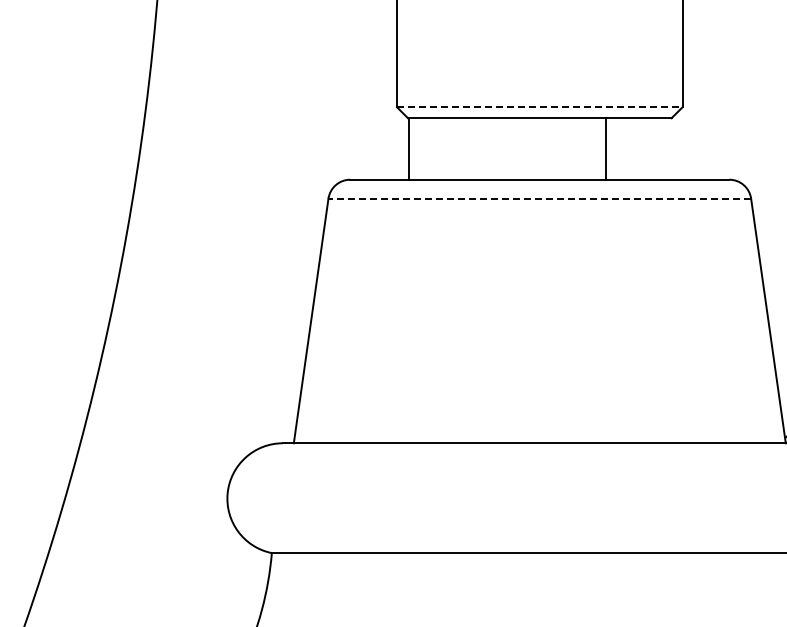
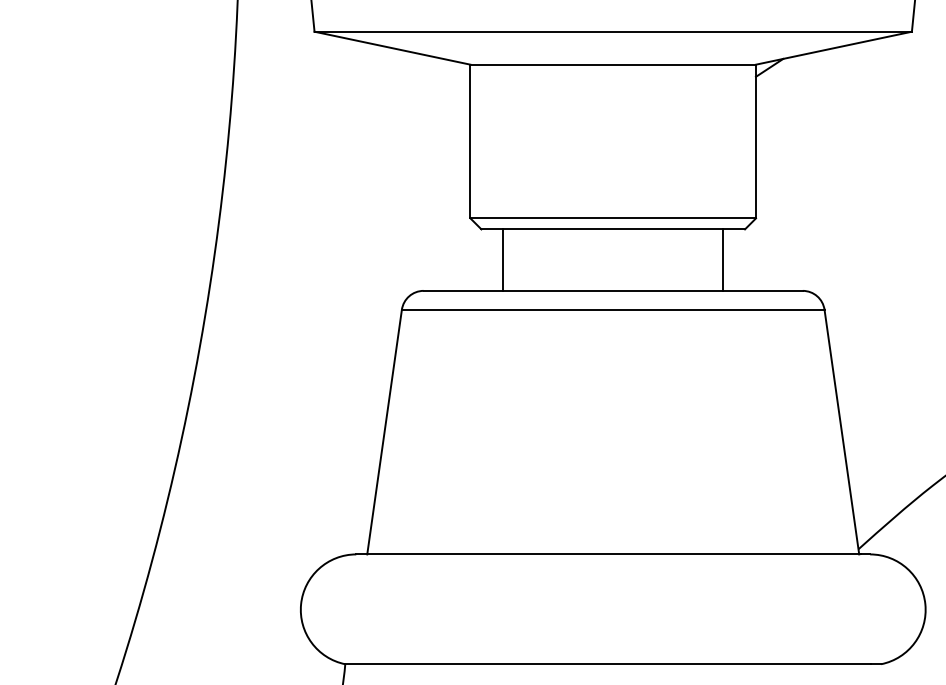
line: (540, 107) -> (613, 218), dashed -> solid
line: (409, 148) -> (503, 259), moved
line: (606, 148) -> (723, 259), moved
line: (539, 198) -> (612, 309), dashed -> solid

